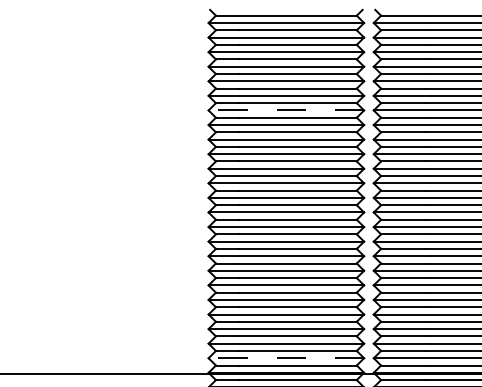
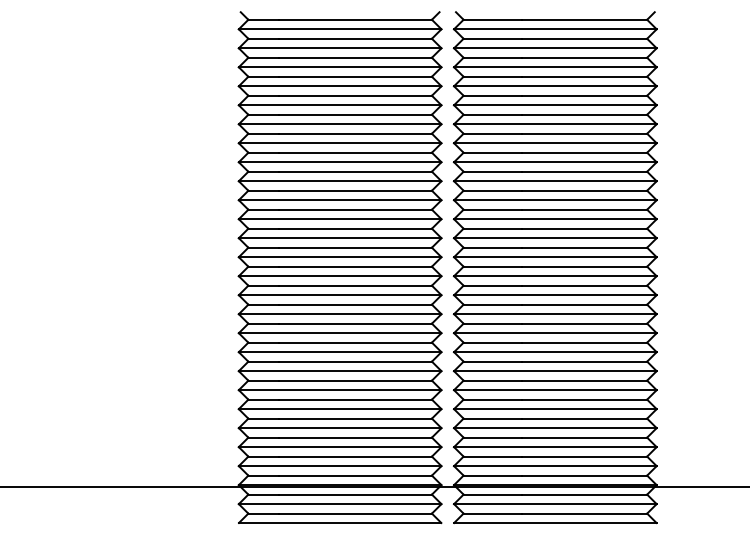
line: (285, 110) -> (339, 143), dashed -> solid
line: (285, 358) -> (339, 466), dashed -> solid

